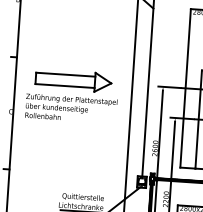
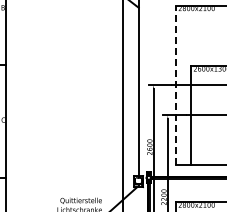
line: (186, 87) -> (176, 84), solid -> dashed
part: (71, 95) -> (62, 99), removed

